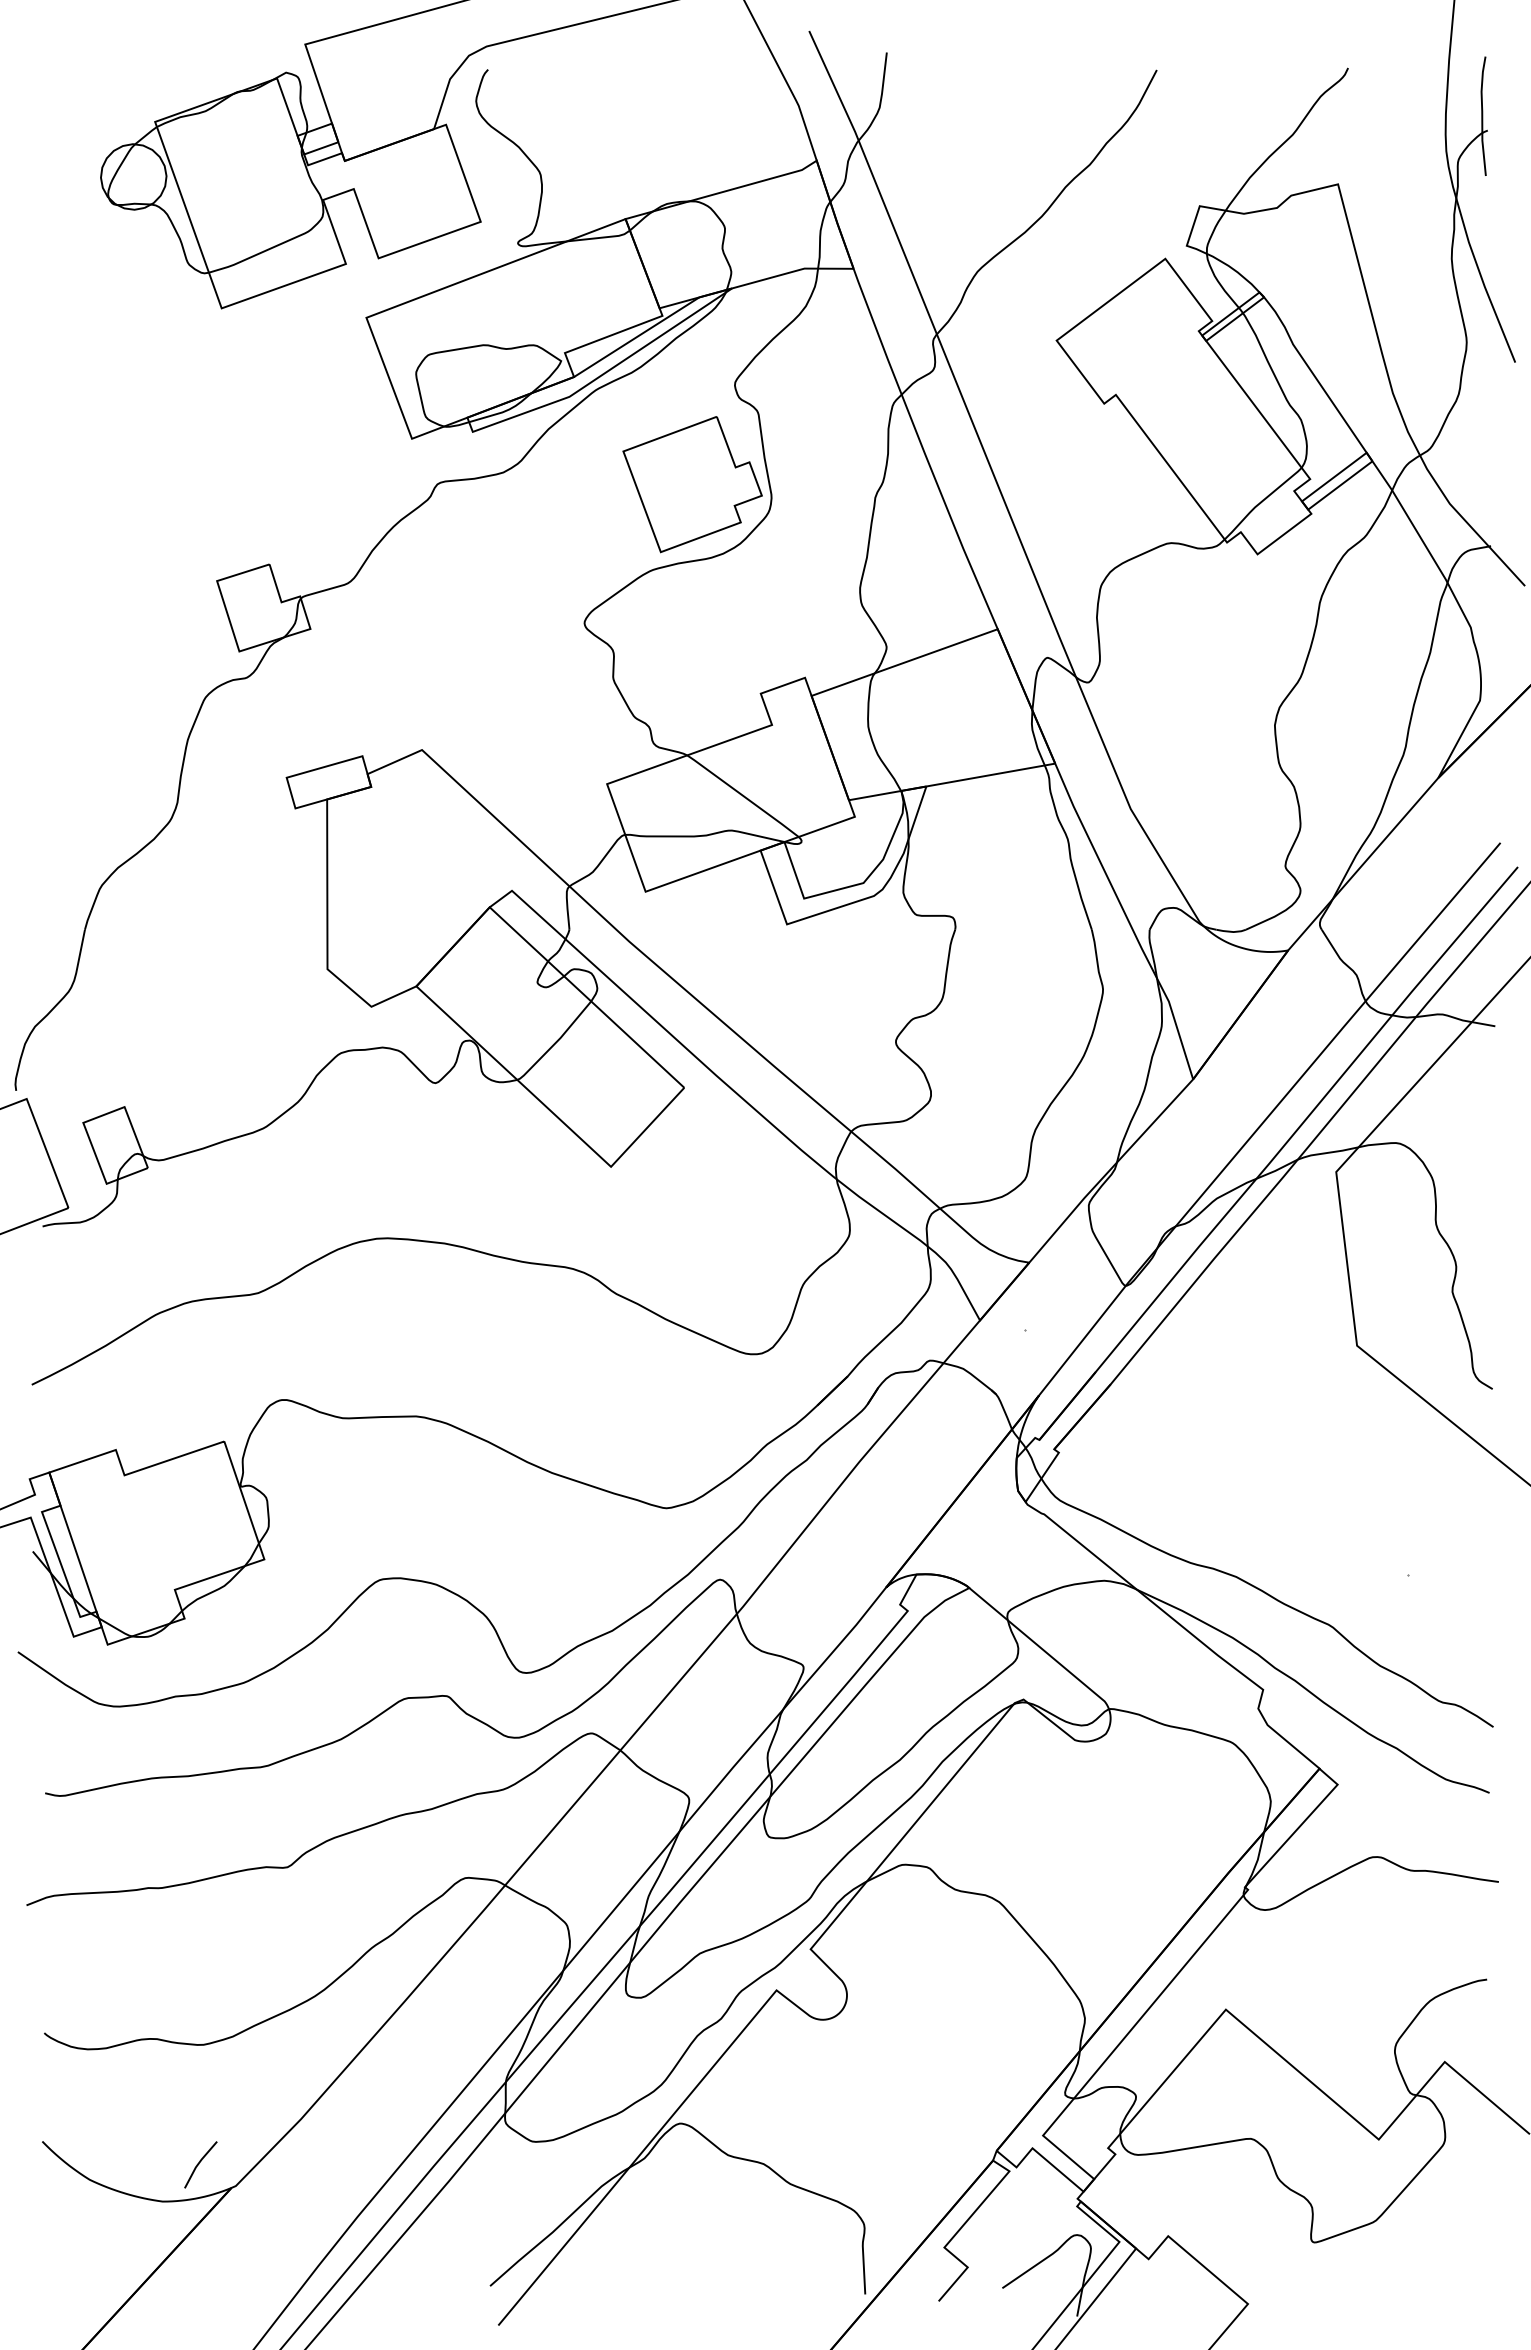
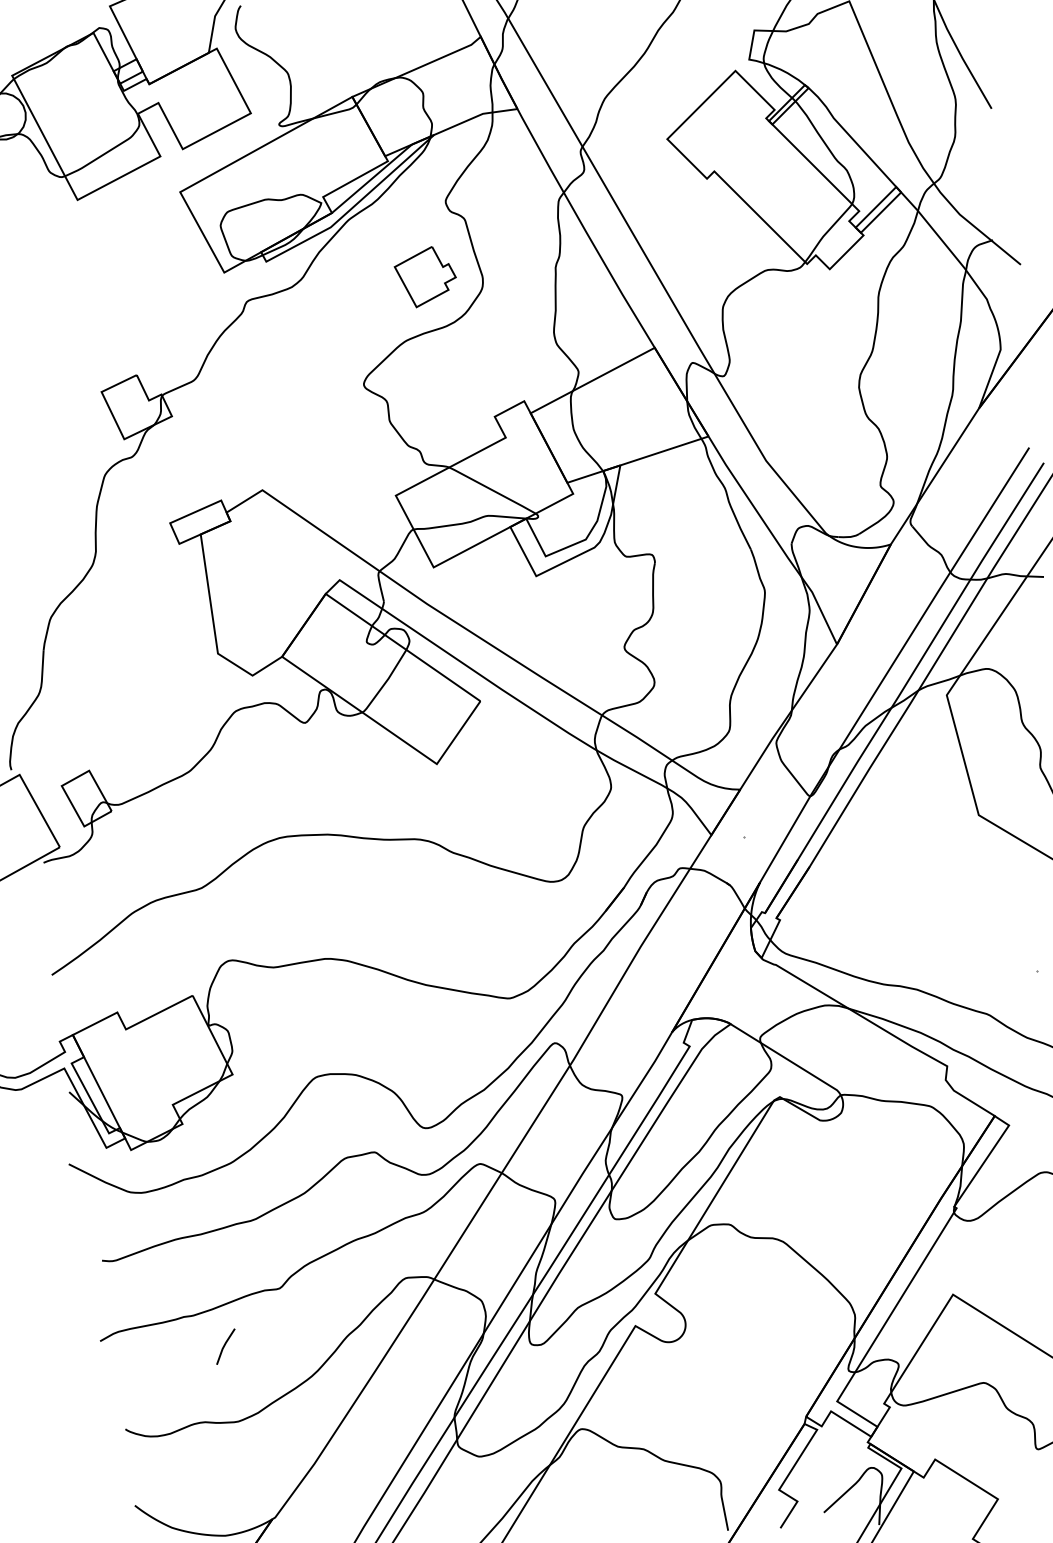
part: (692, 484) -> (425, 276), size x0.6
line: (199, 2164) -> (224, 1346), moved

